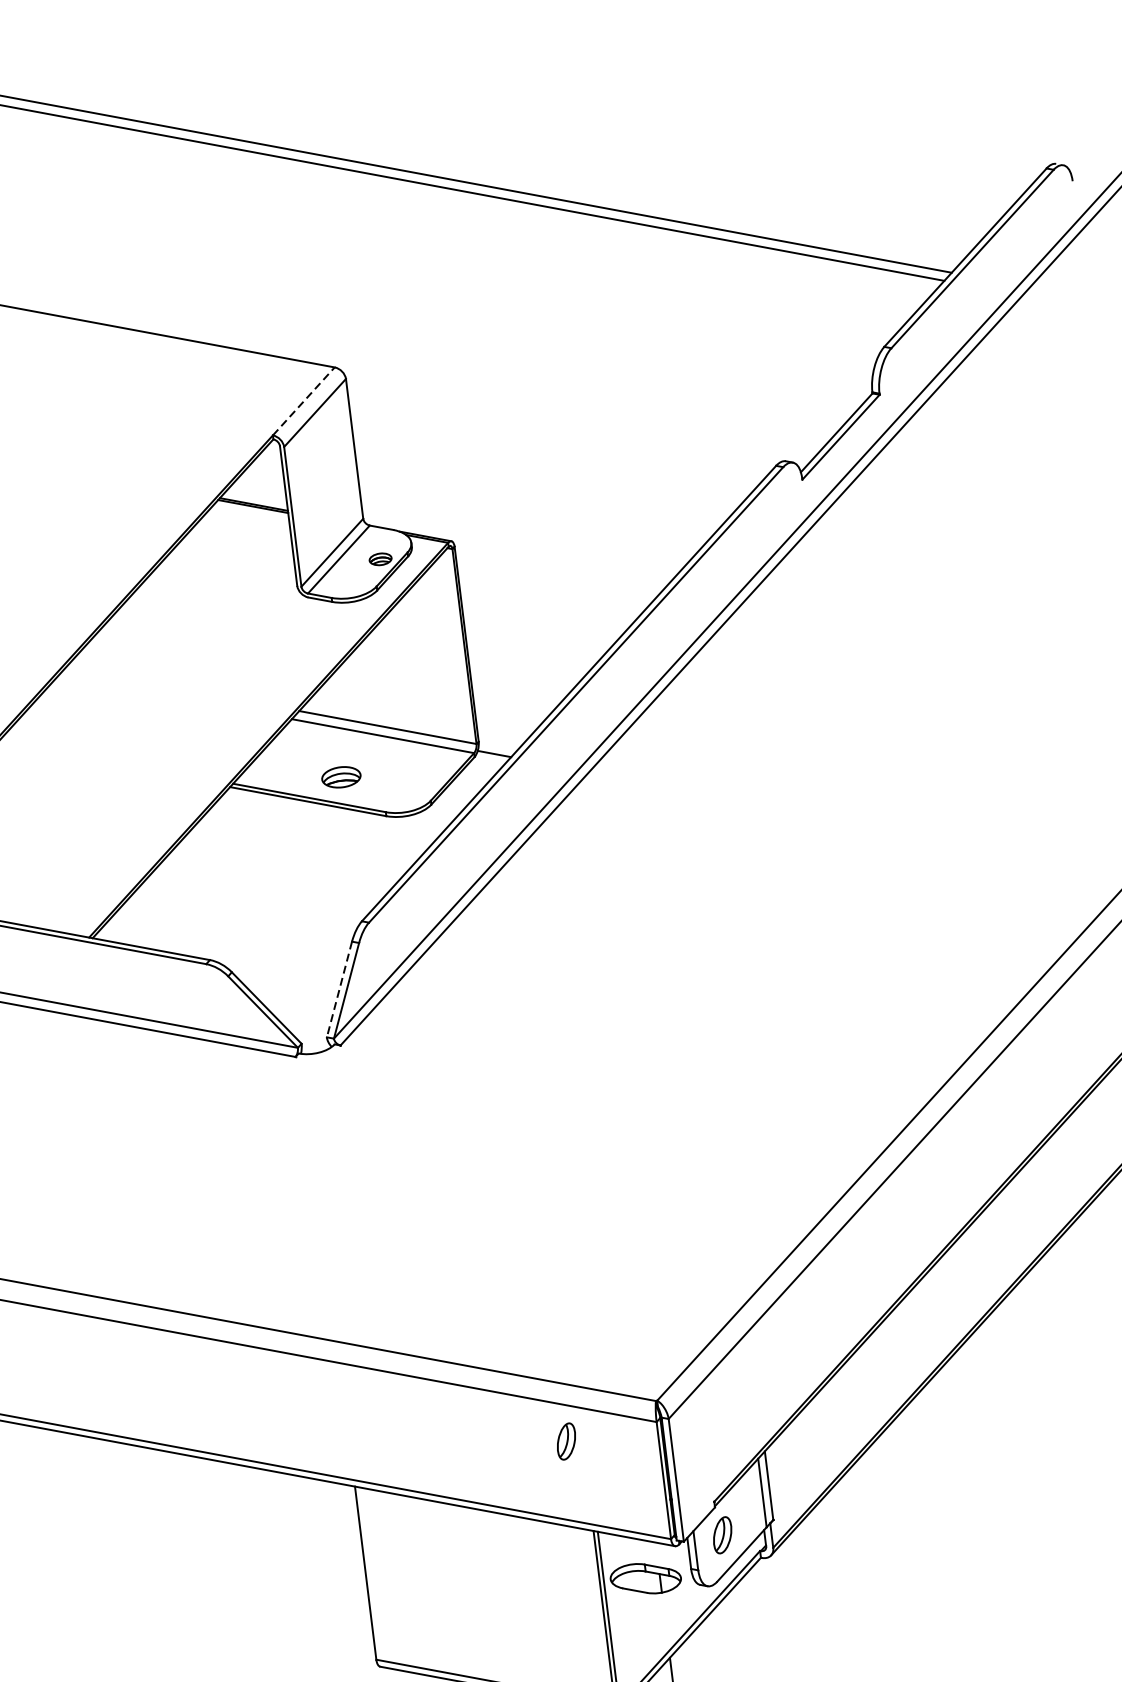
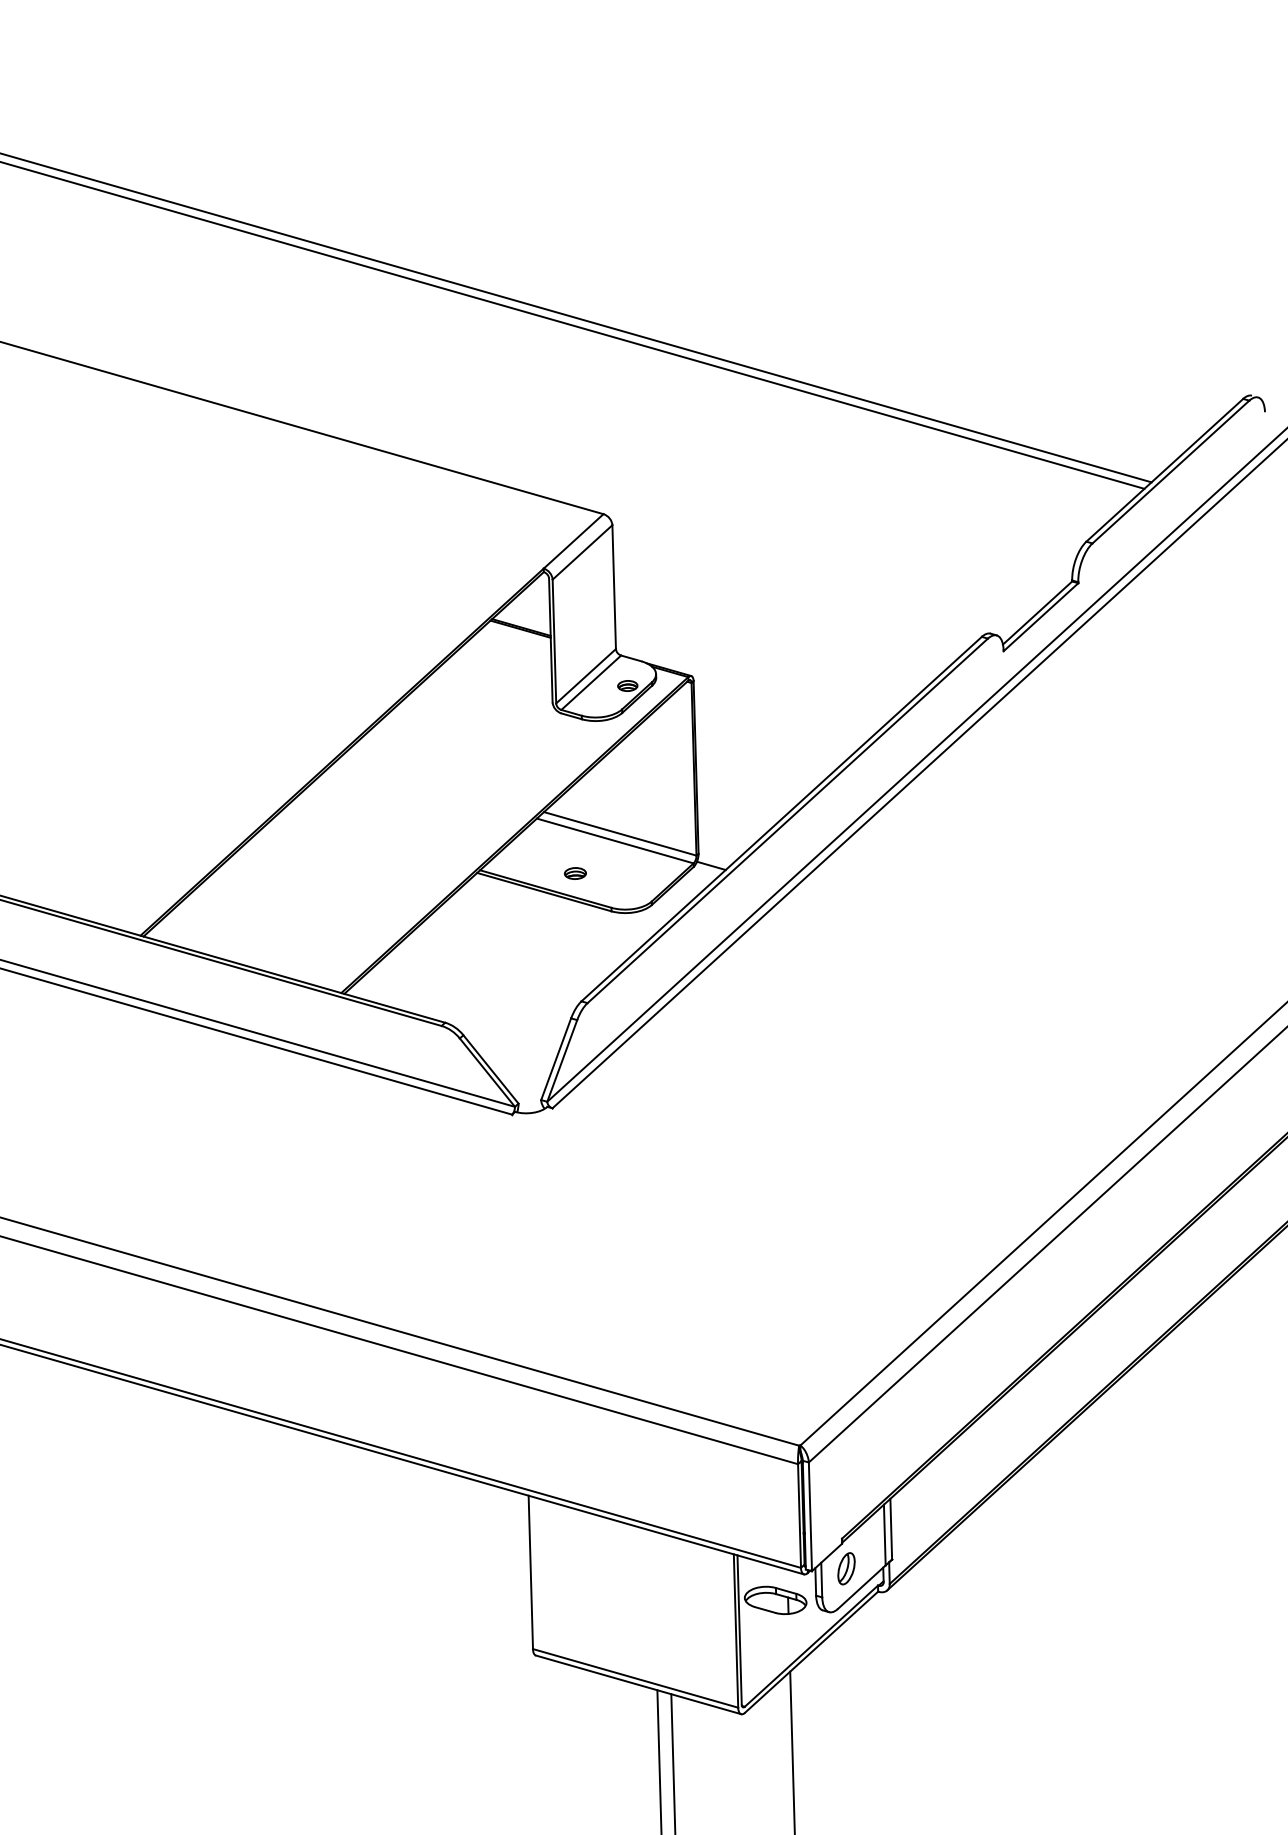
line: (303, 401) -> (573, 541), dashed -> solid
part: (341, 777) -> (575, 873), size x0.62
line: (339, 989) -> (556, 1059), dashed -> solid
part: (566, 1441) -> (717, 1473), removed

